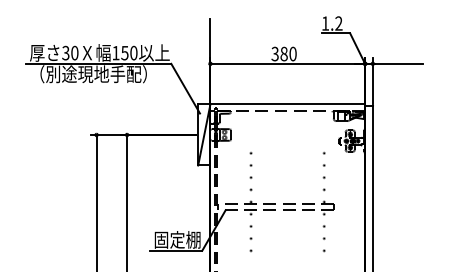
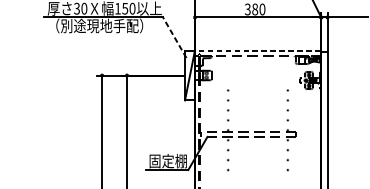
line: (185, 88) -> (174, 37), solid -> dashed
line: (287, 104) -> (257, 50), solid -> dashed

